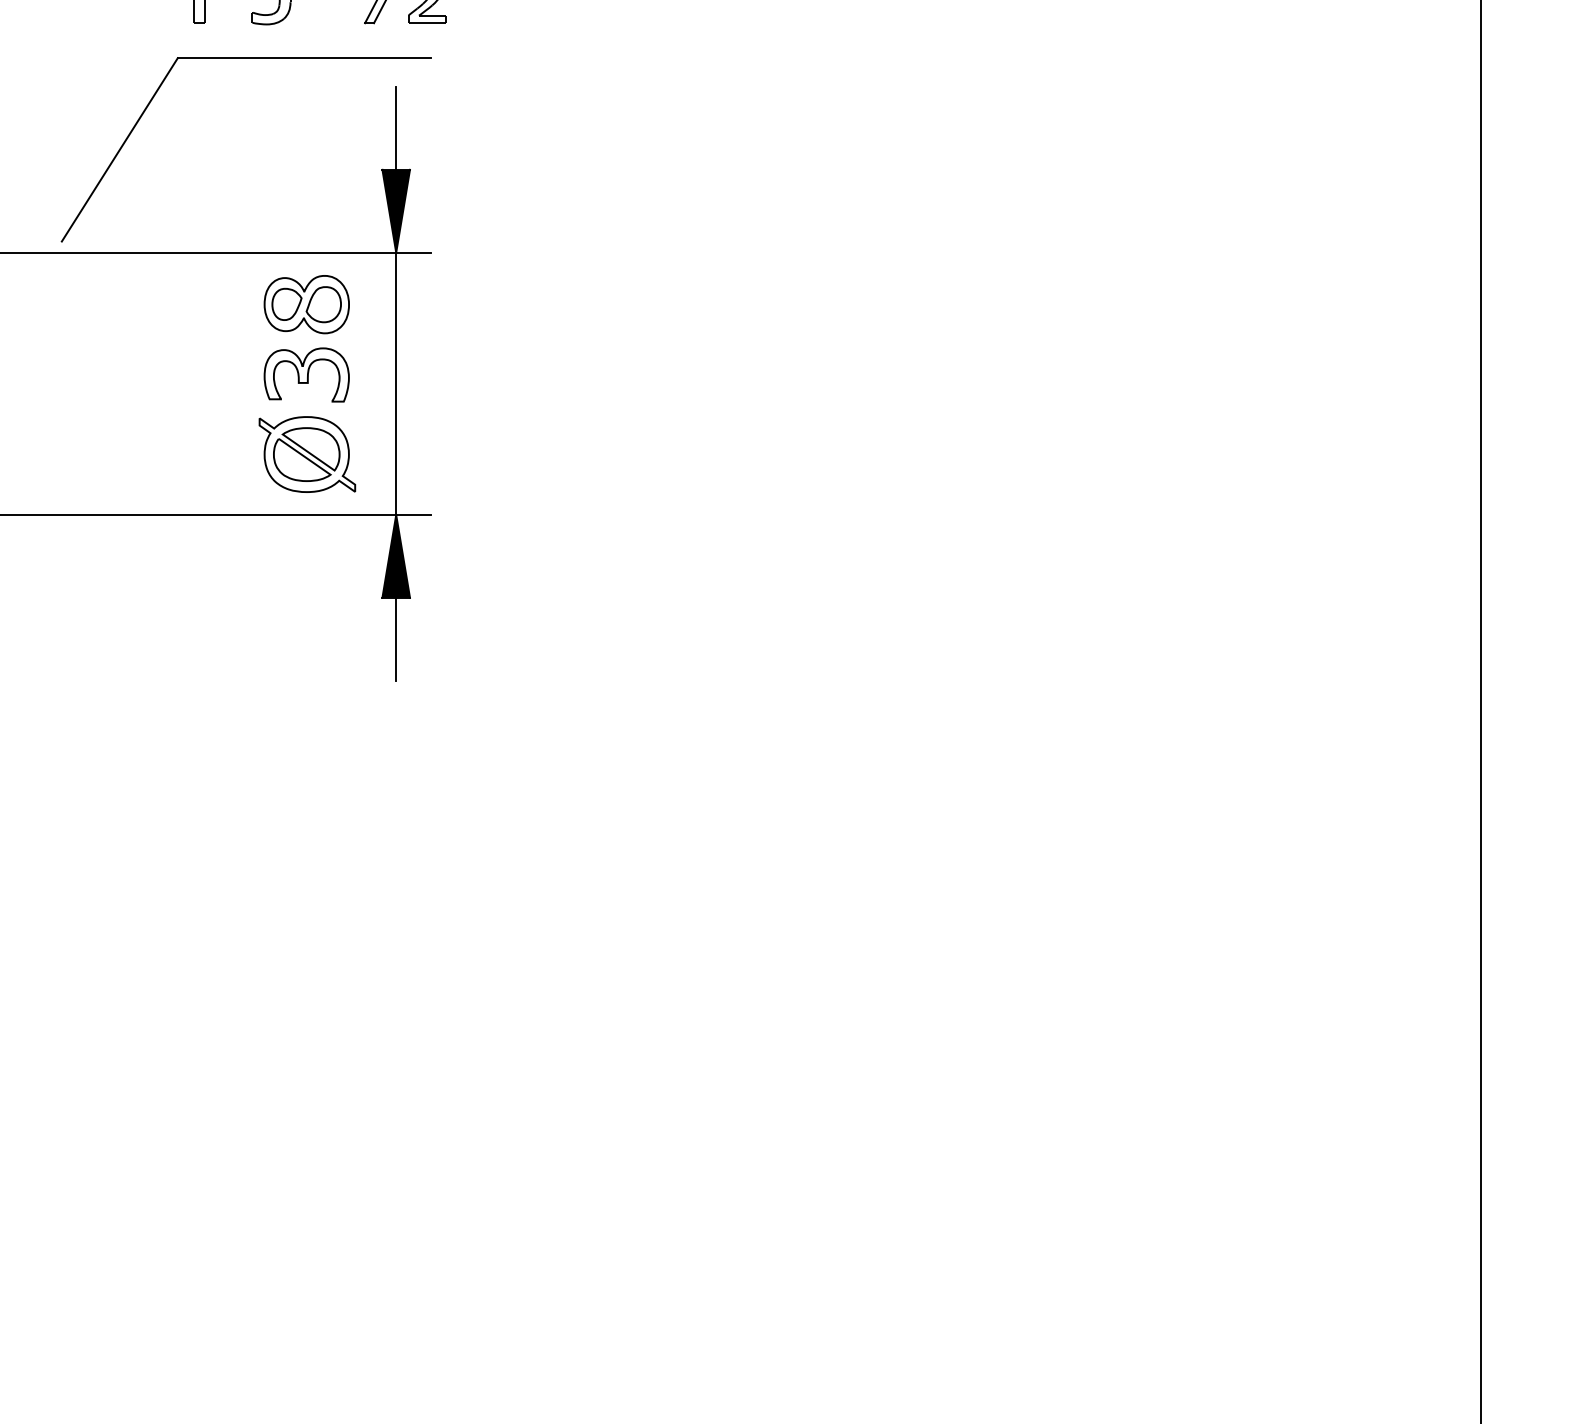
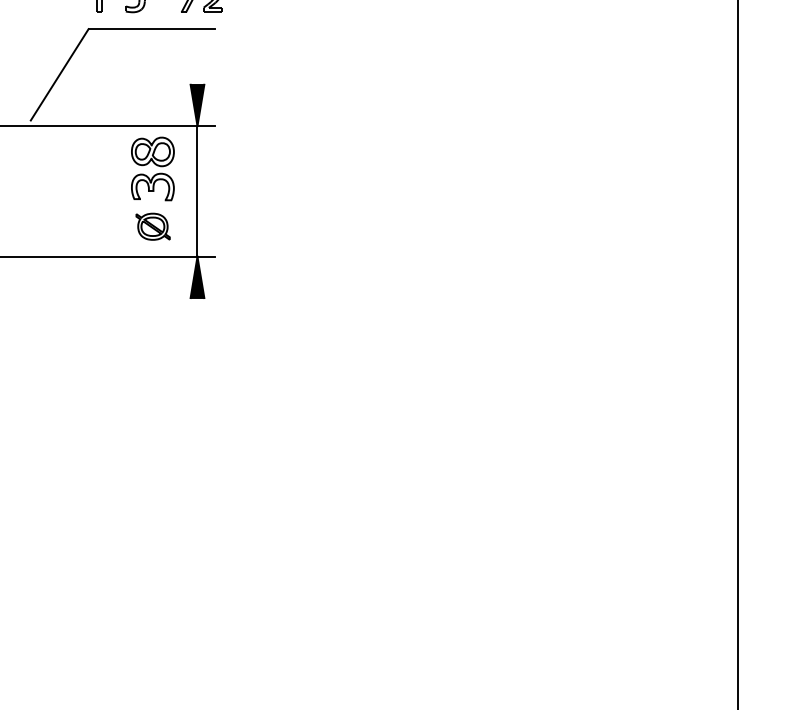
line: (396, 127) -> (197, 63), removed
part: (305, 454) -> (152, 226), size x0.7
line: (396, 638) -> (197, 318), removed

